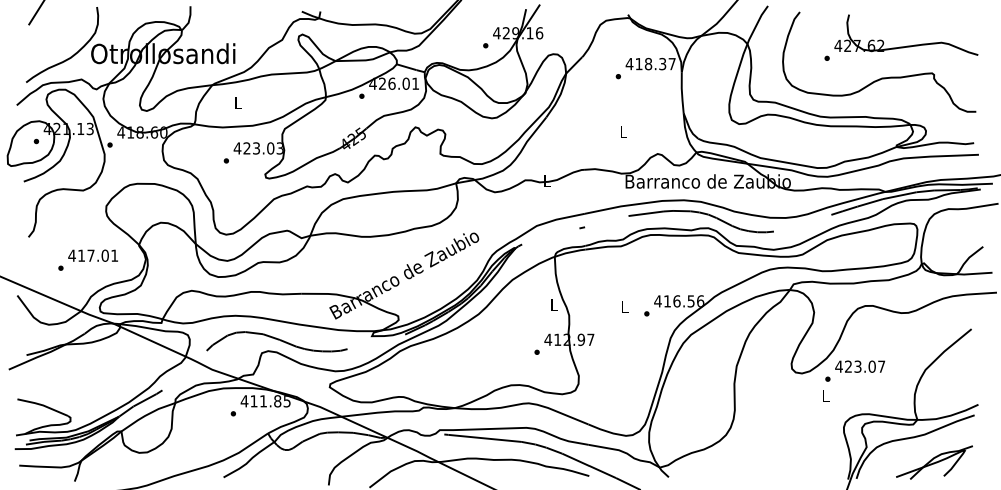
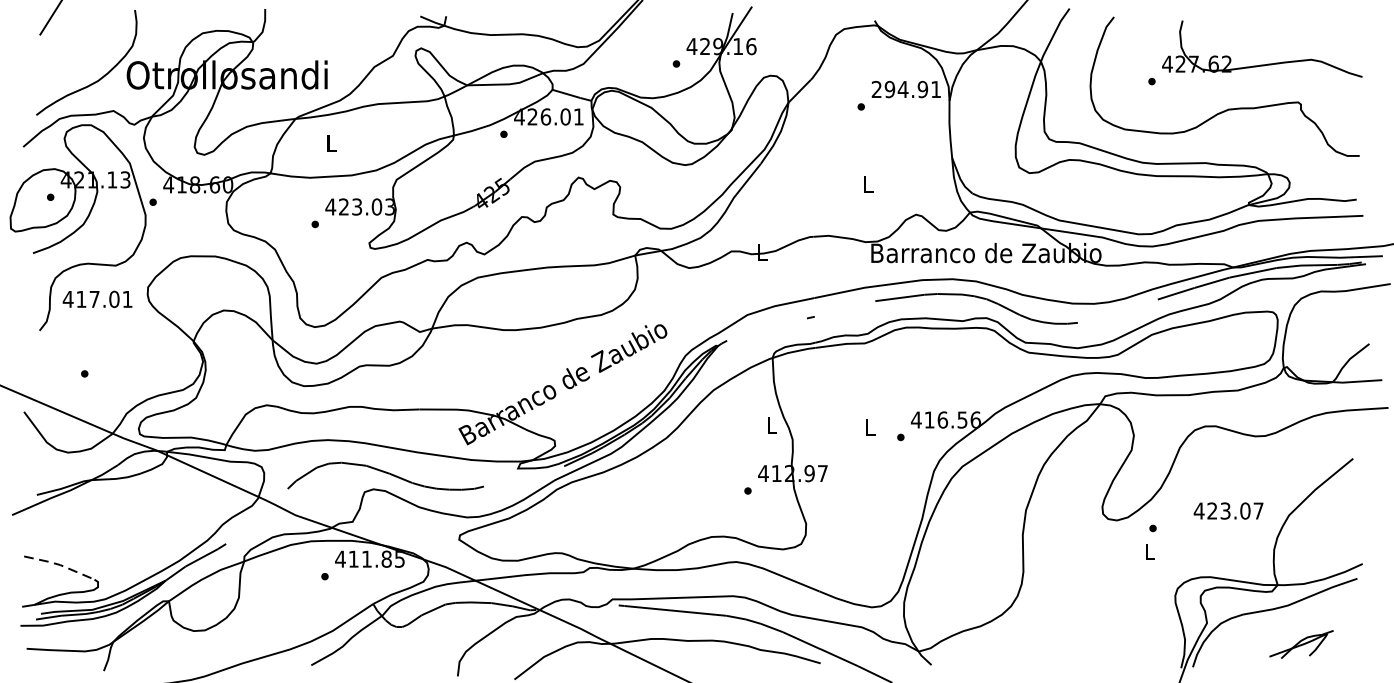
text: (650, 63) -> (905, 88), 418.37 -> 294.91
text: (92, 255) -> (96, 299), moved
text: (860, 366) -> (1229, 510), moved
line: (43, 405) -> (60, 565), solid -> dashed
part: (934, 462) -> (1301, 644), size x0.6

